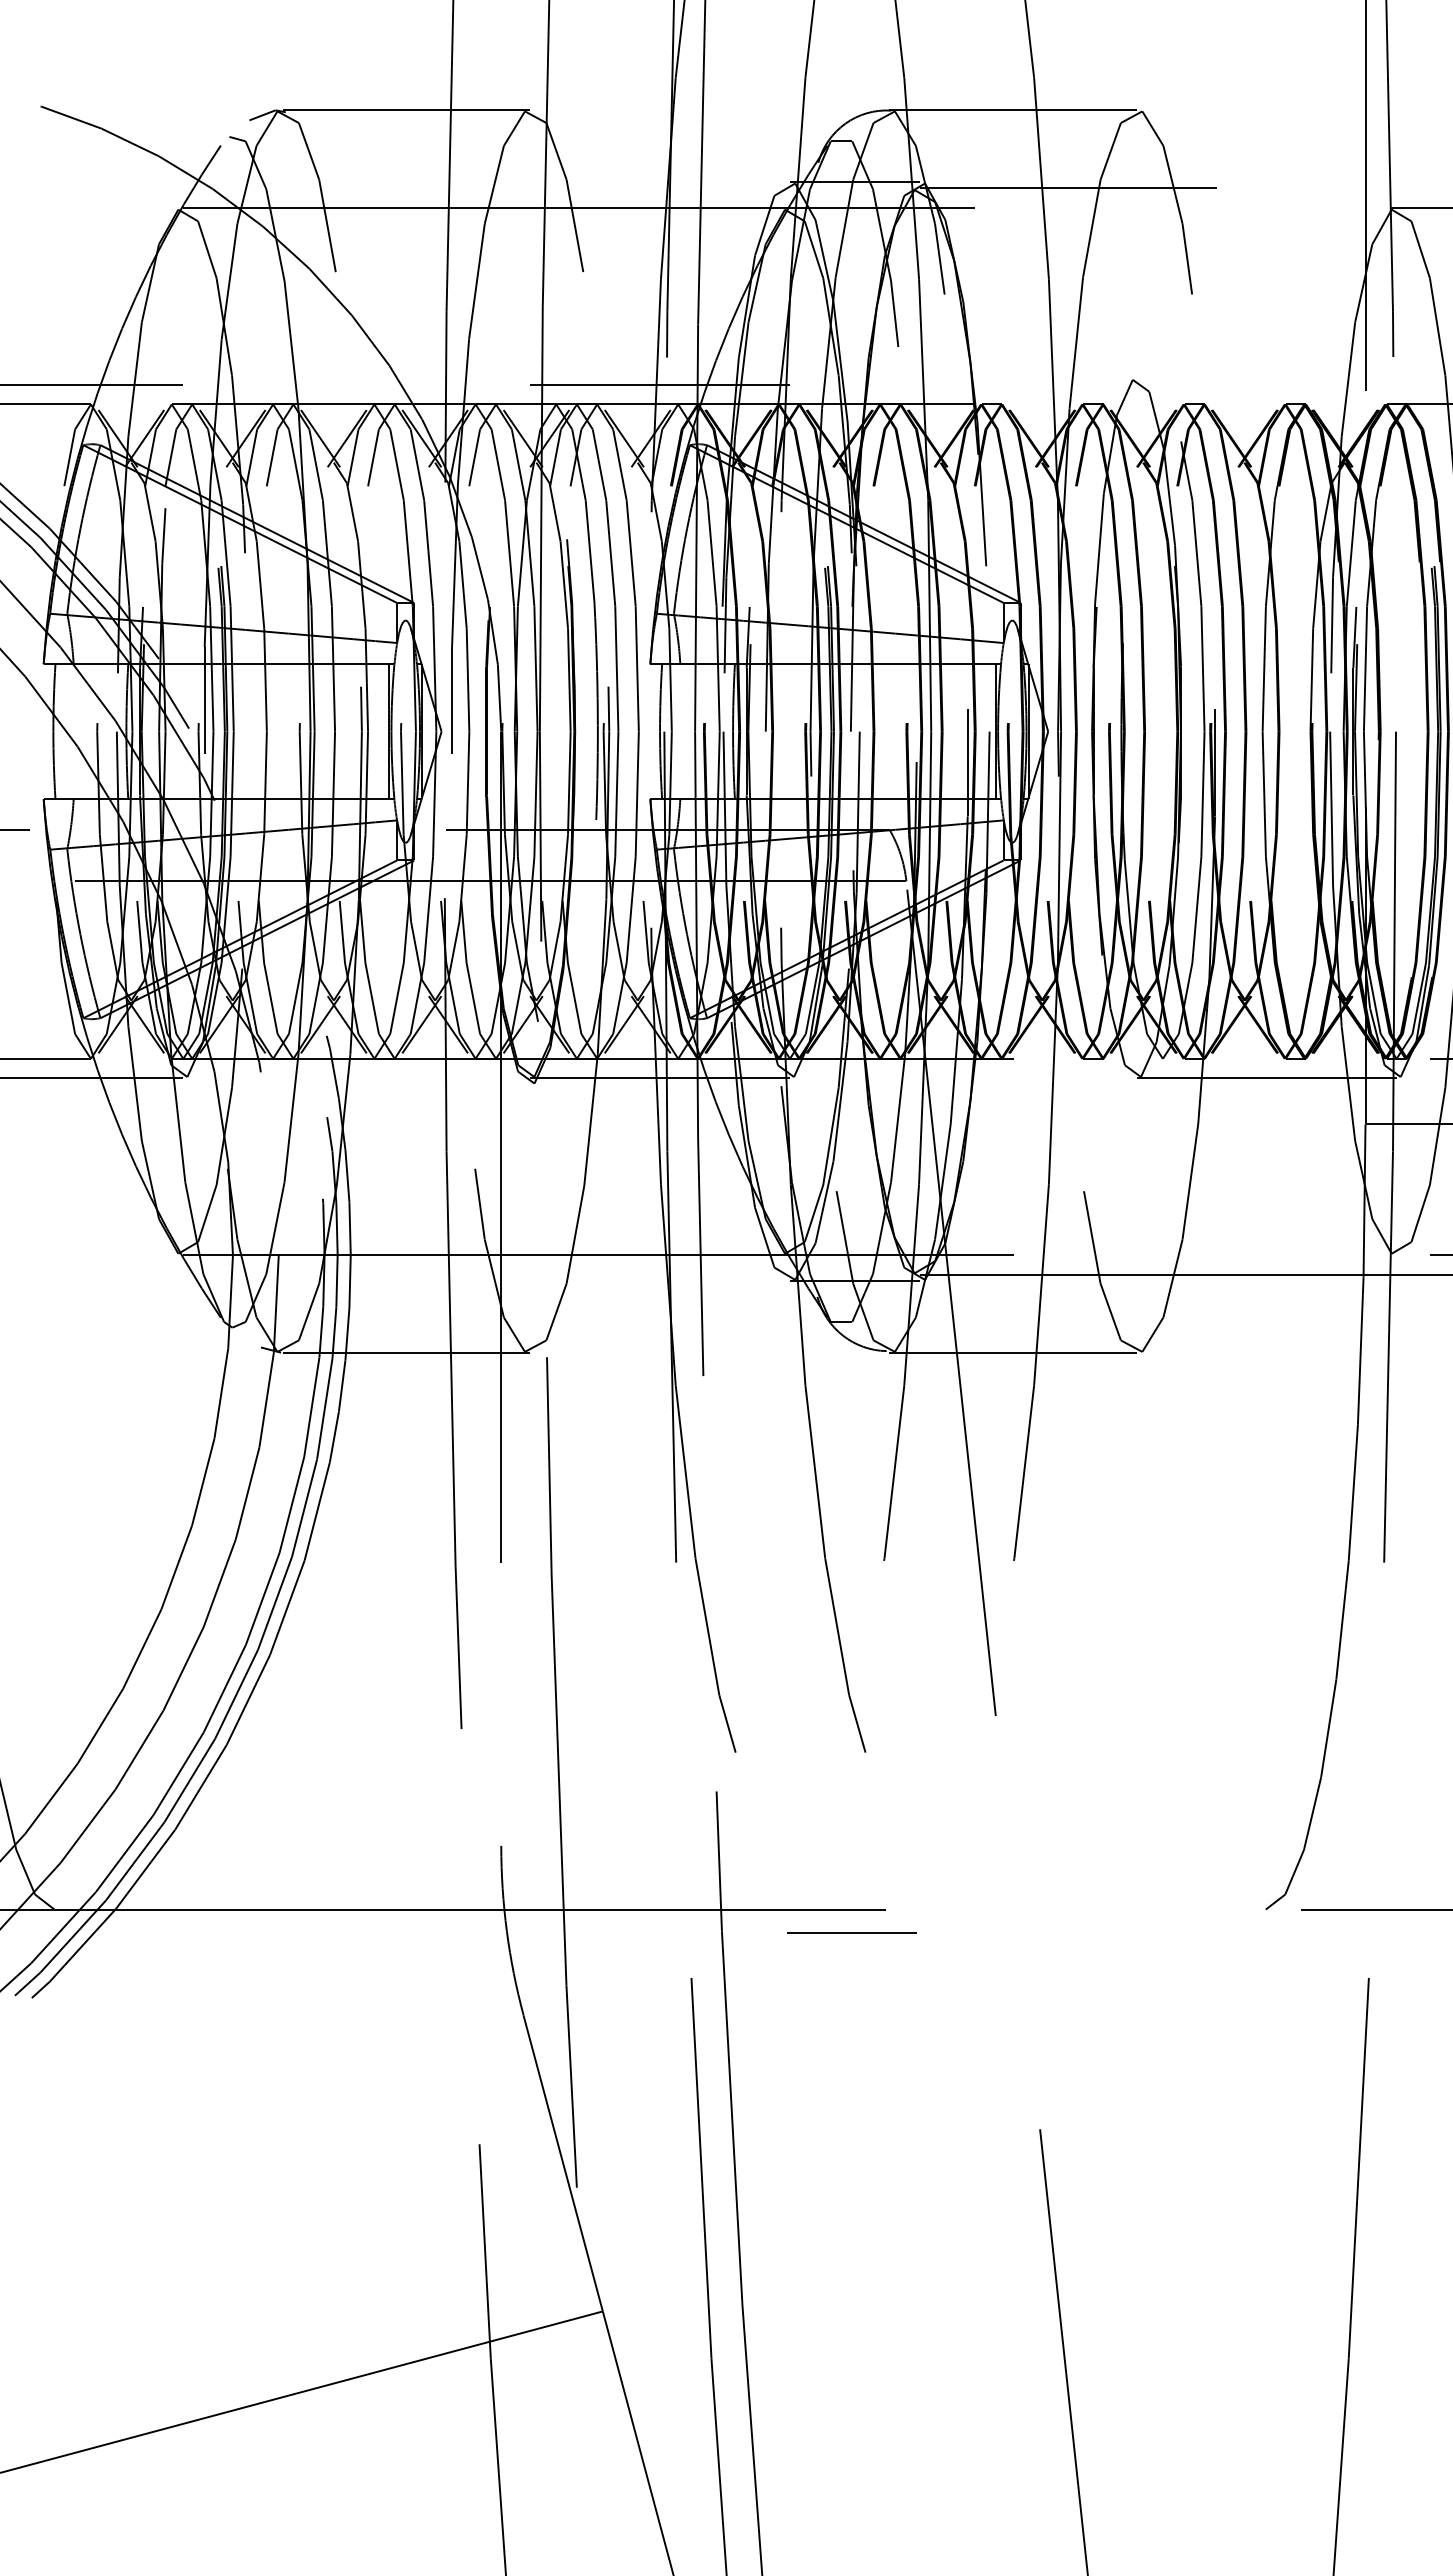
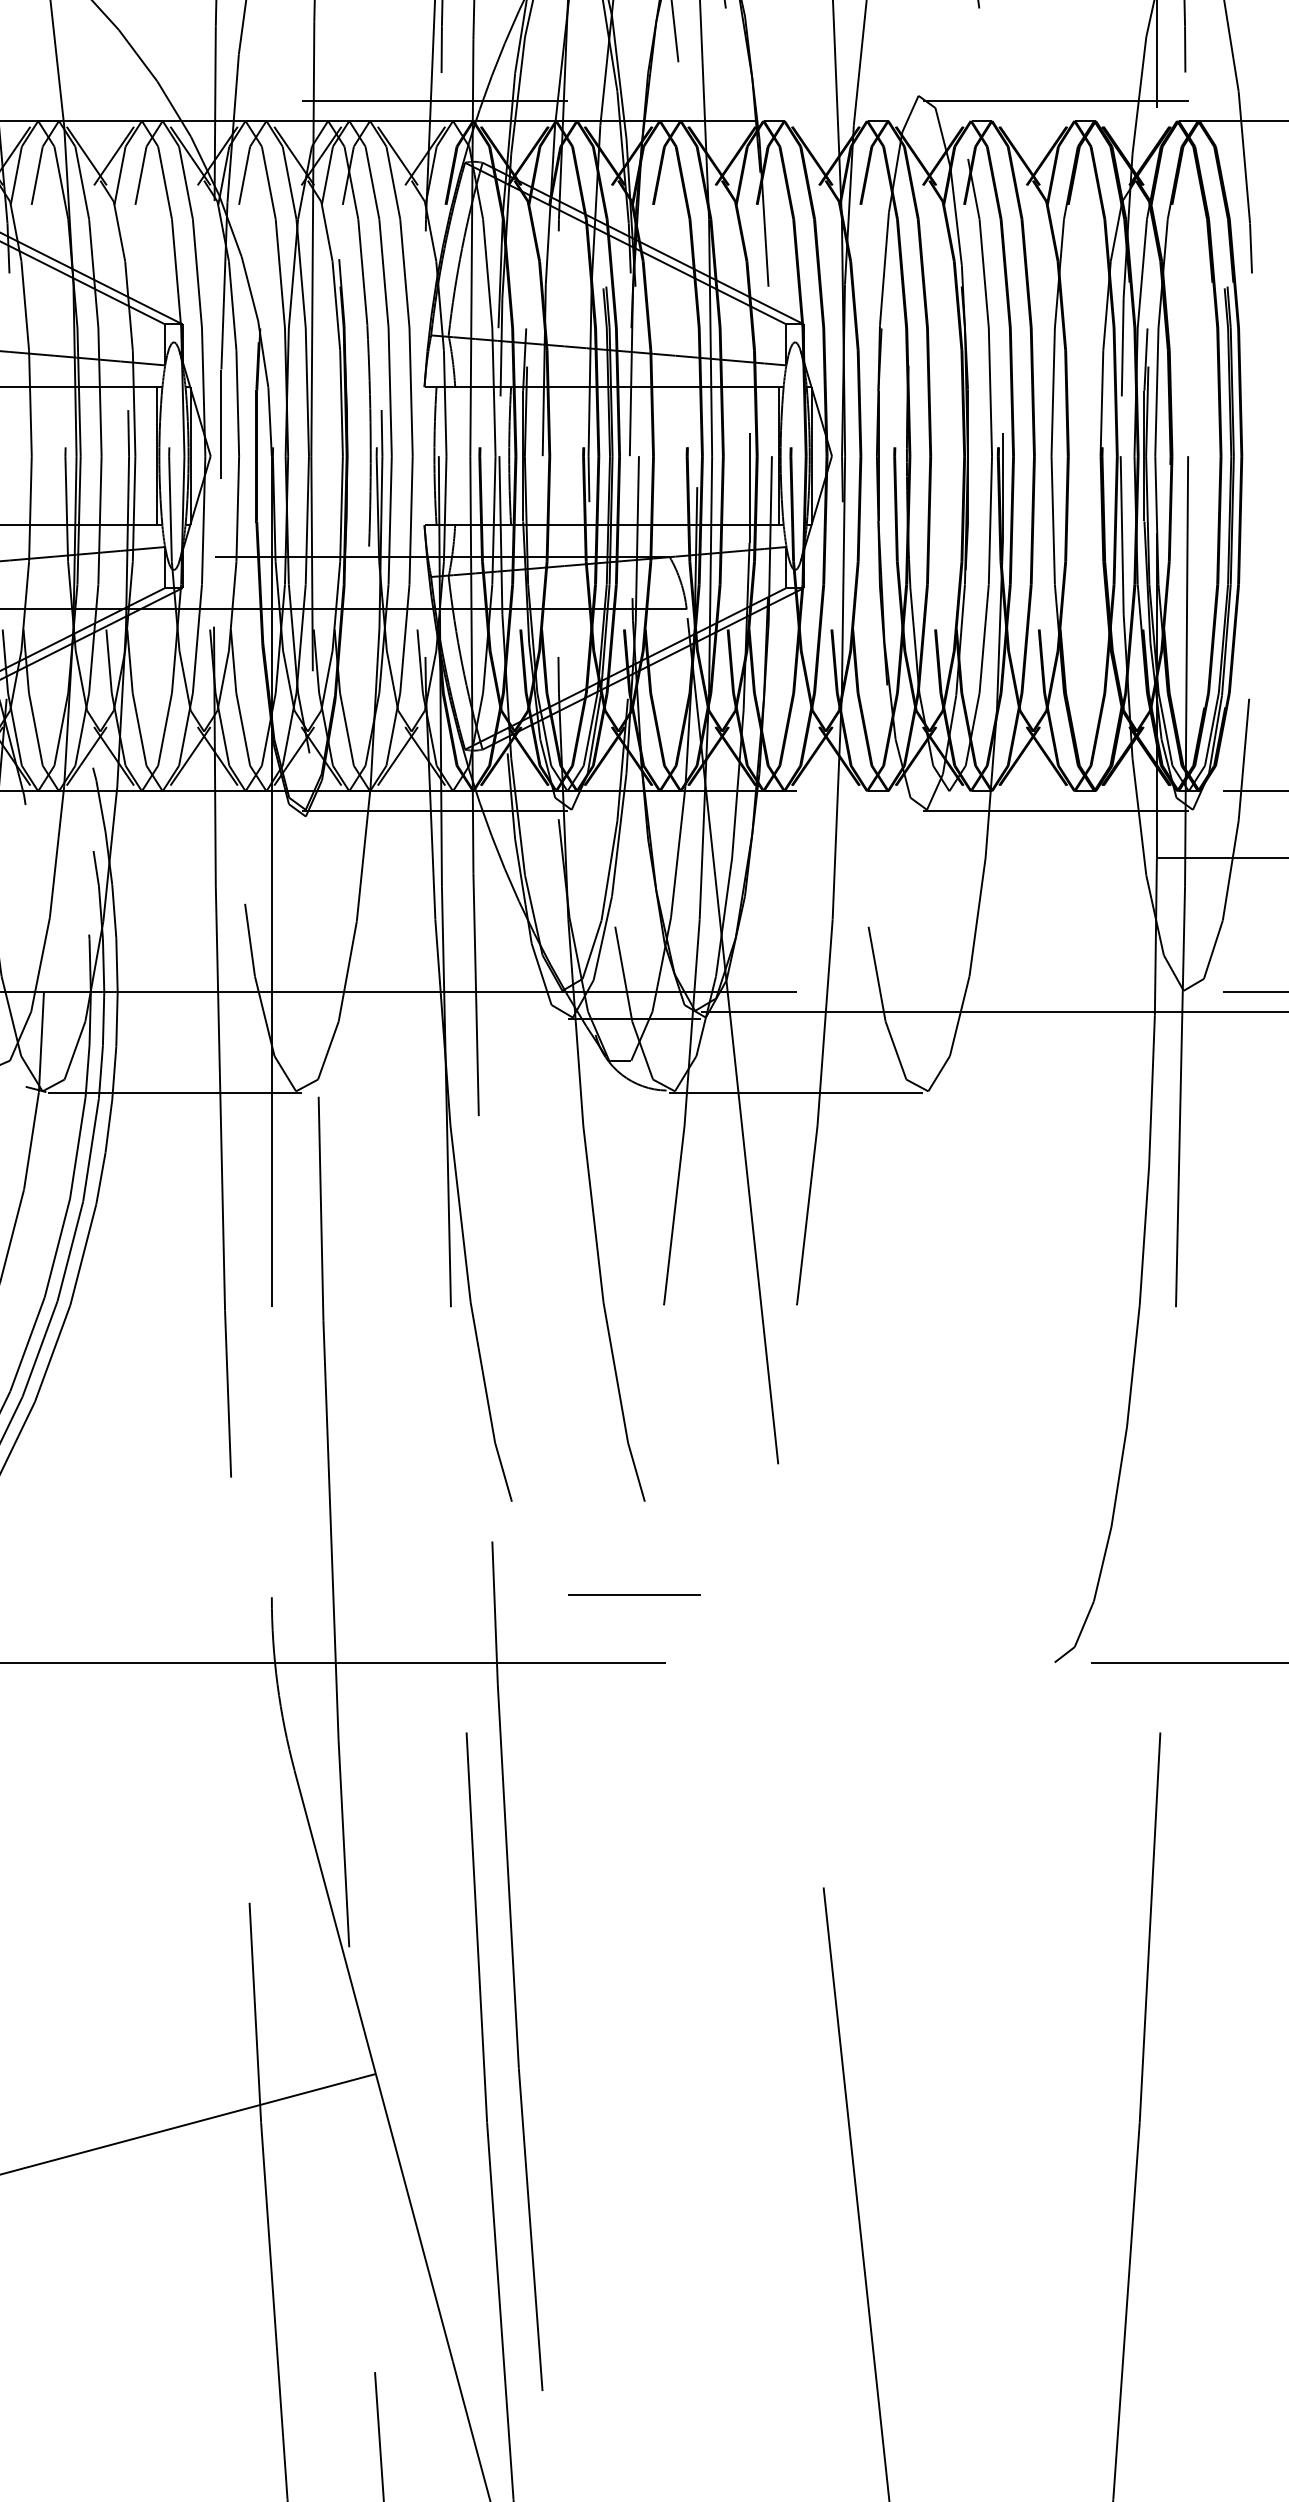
line: (1266, 384) -> (1055, 100), added
line: (851, 1932) -> (633, 1594), moved

